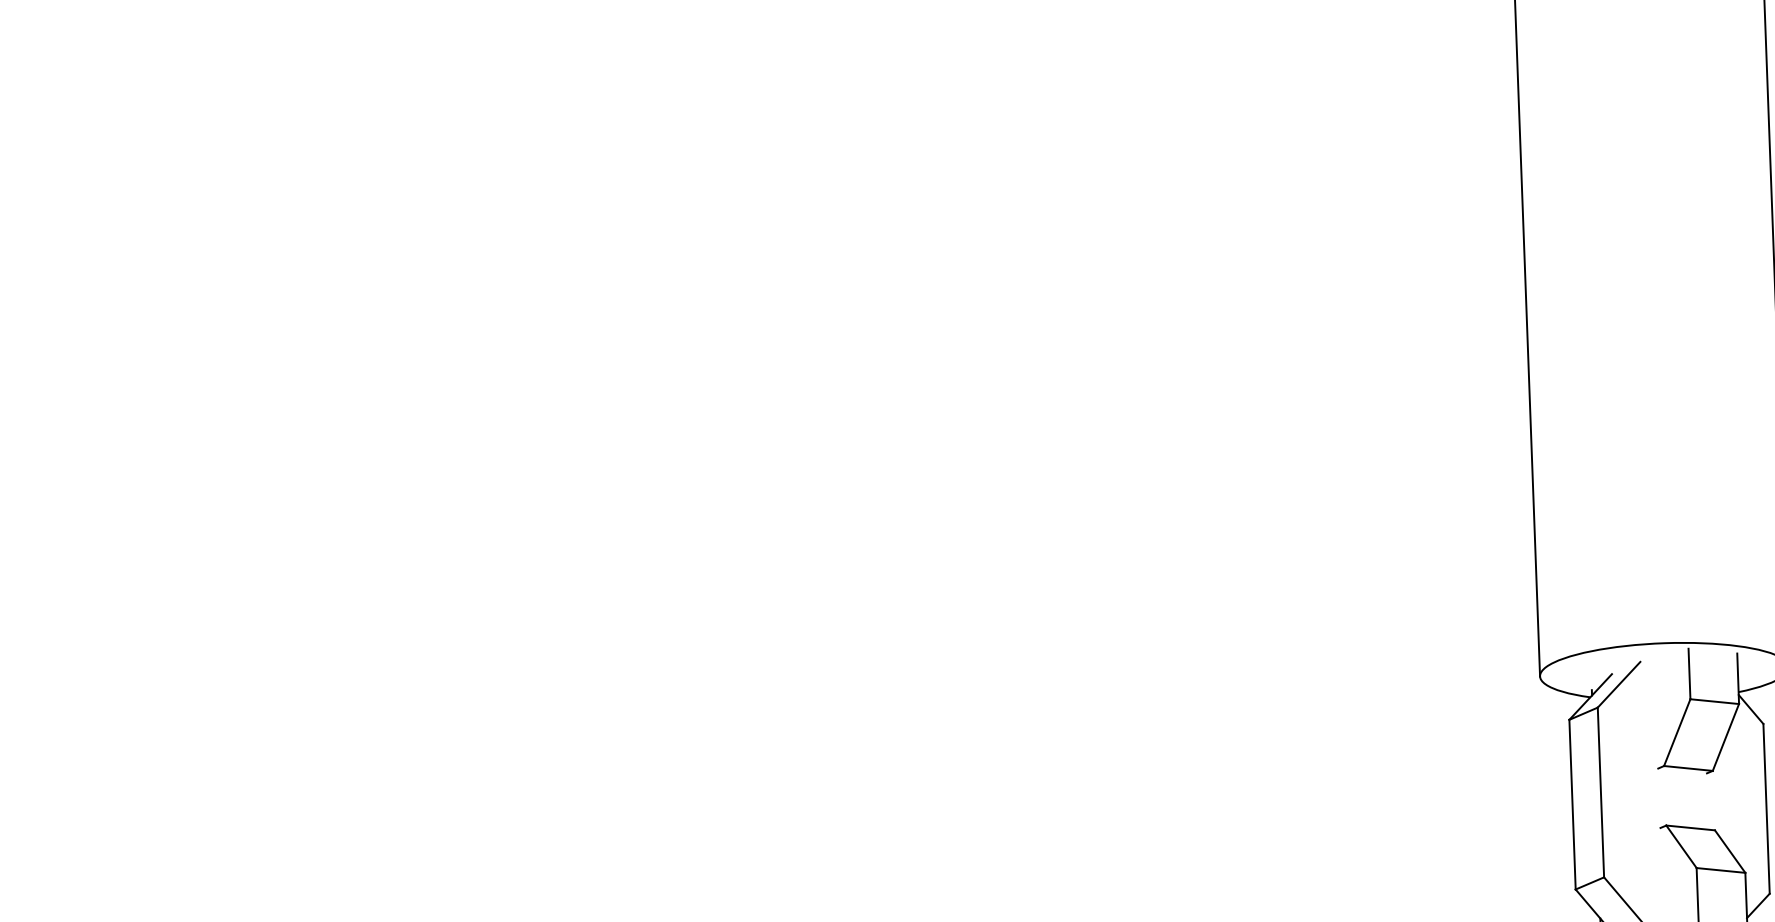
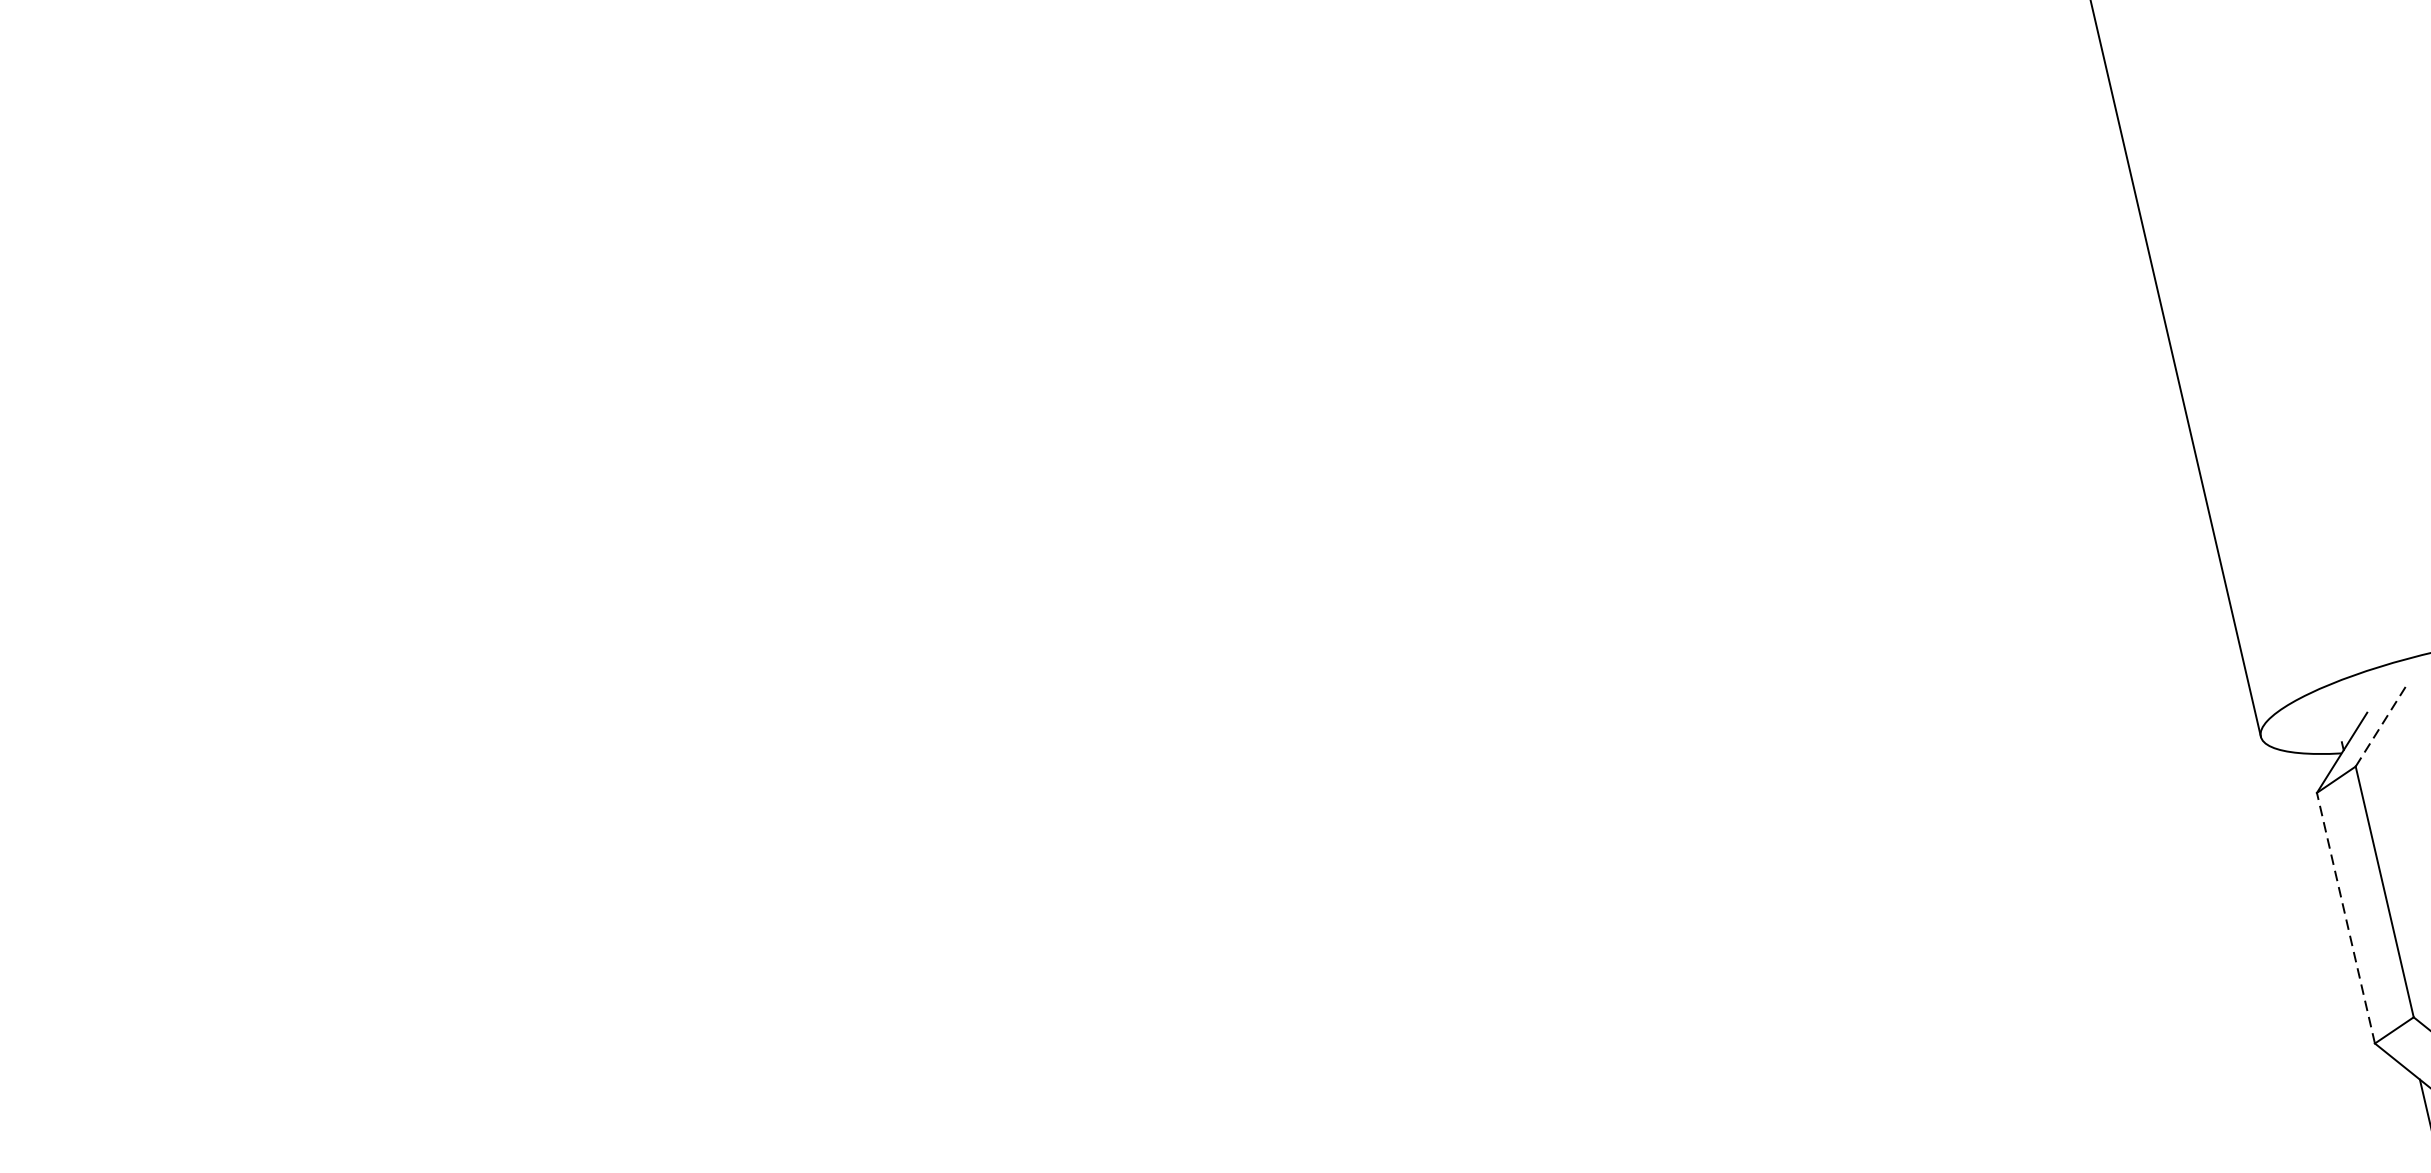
line: (1619, 684) -> (2381, 725), solid -> dashed
line: (1572, 804) -> (2345, 917), solid -> dashed

